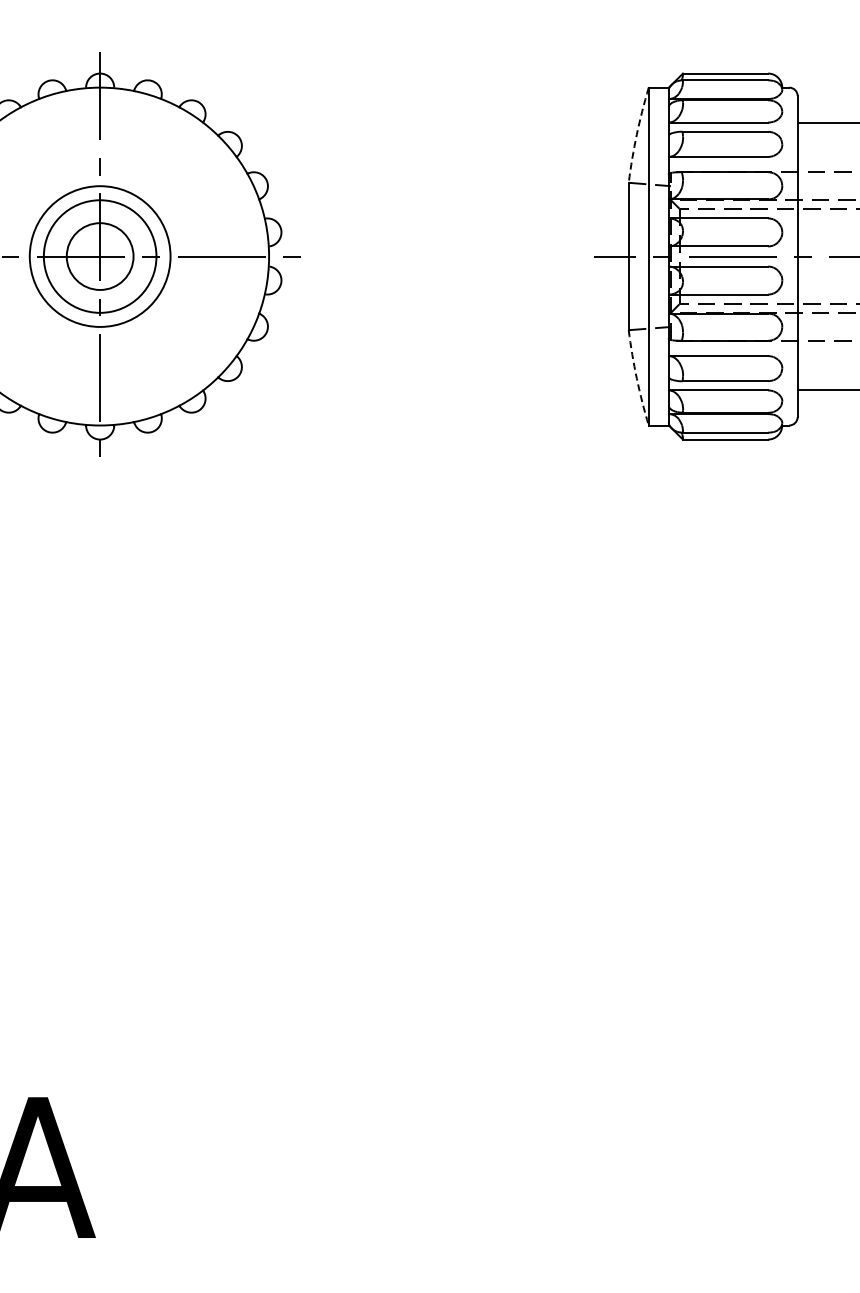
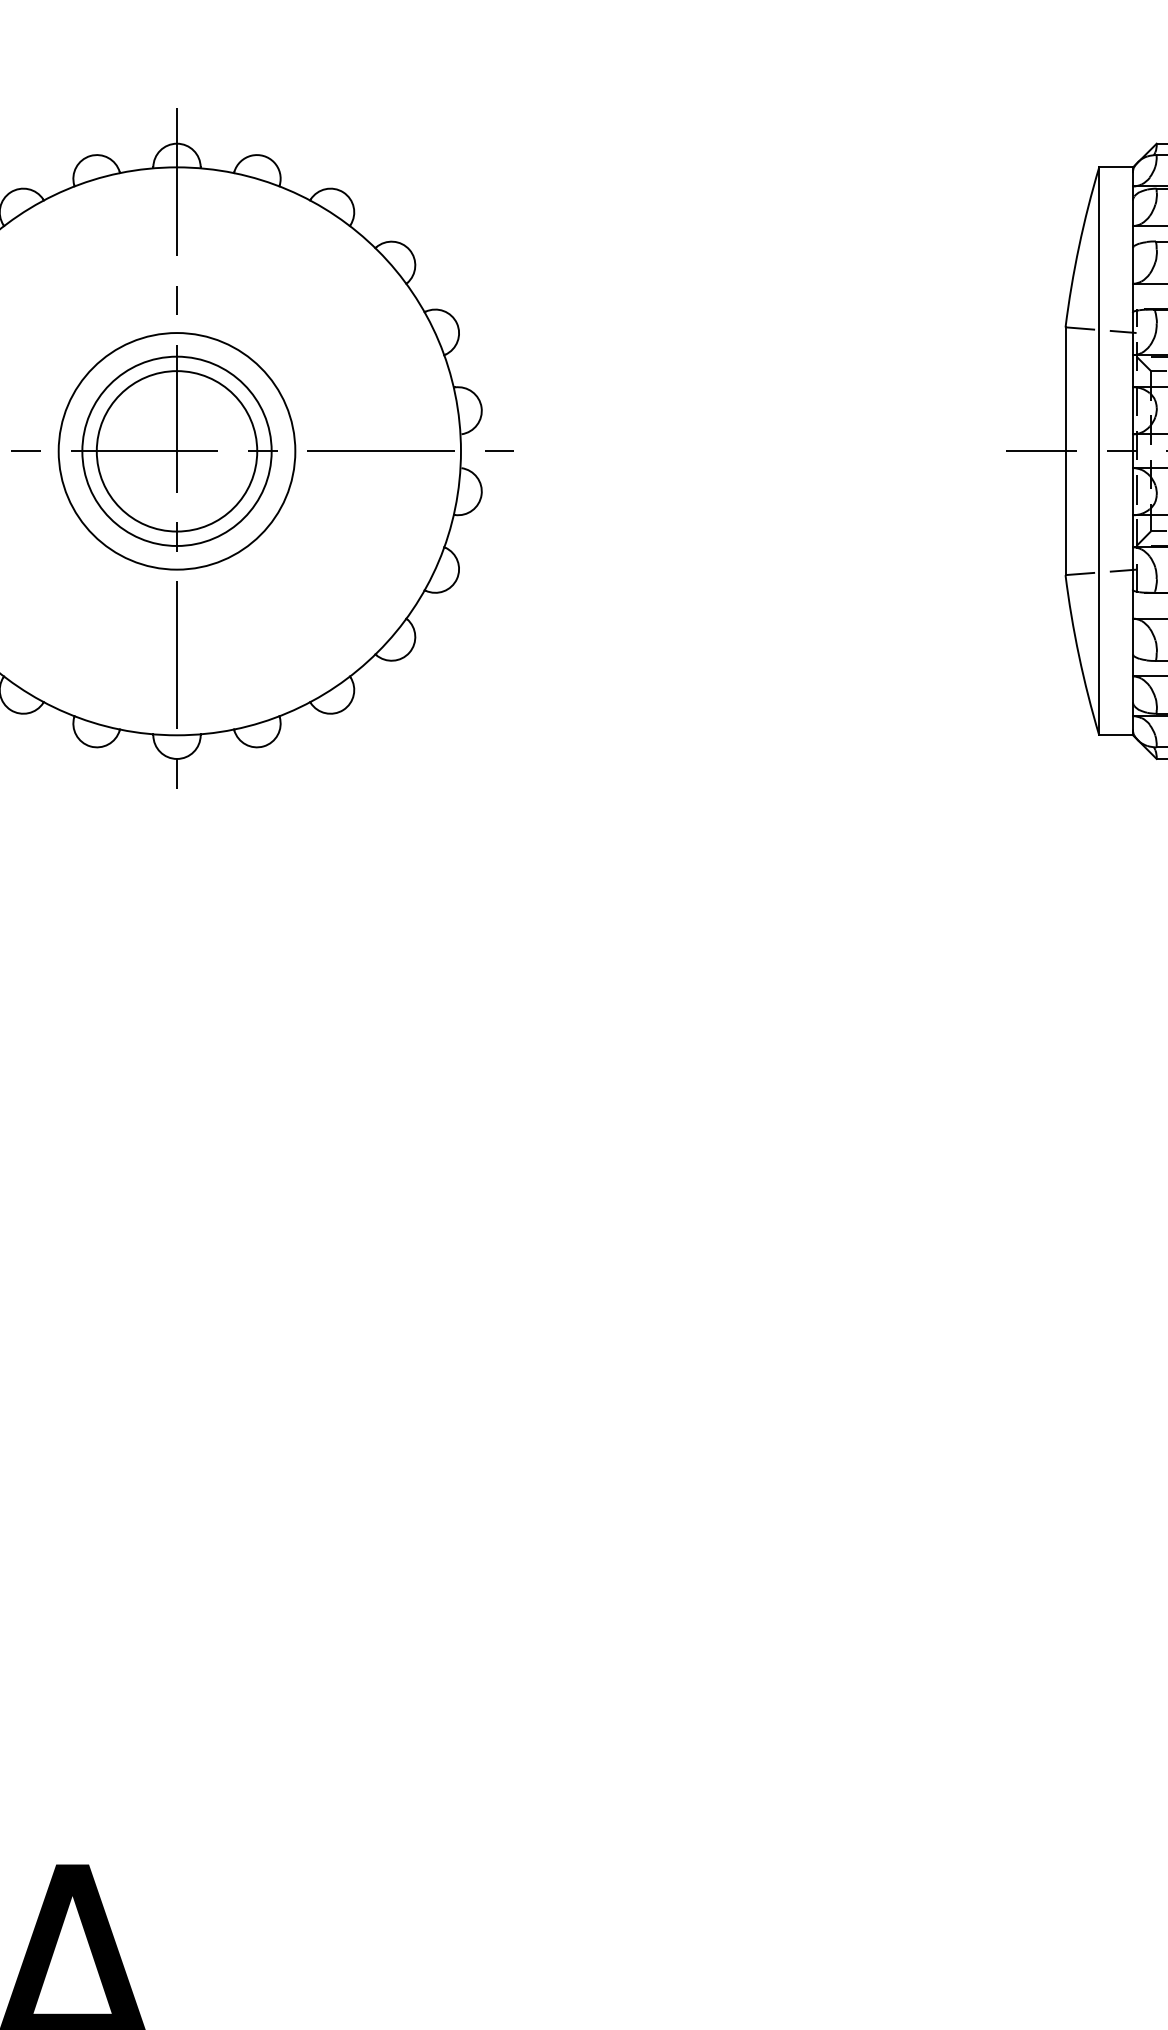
arc: (636, 134) -> (1078, 246), dashed -> solid
circle: (99, 256) -> (175, 451), size x1.43
arc: (636, 378) -> (1078, 656), dashed -> solid

